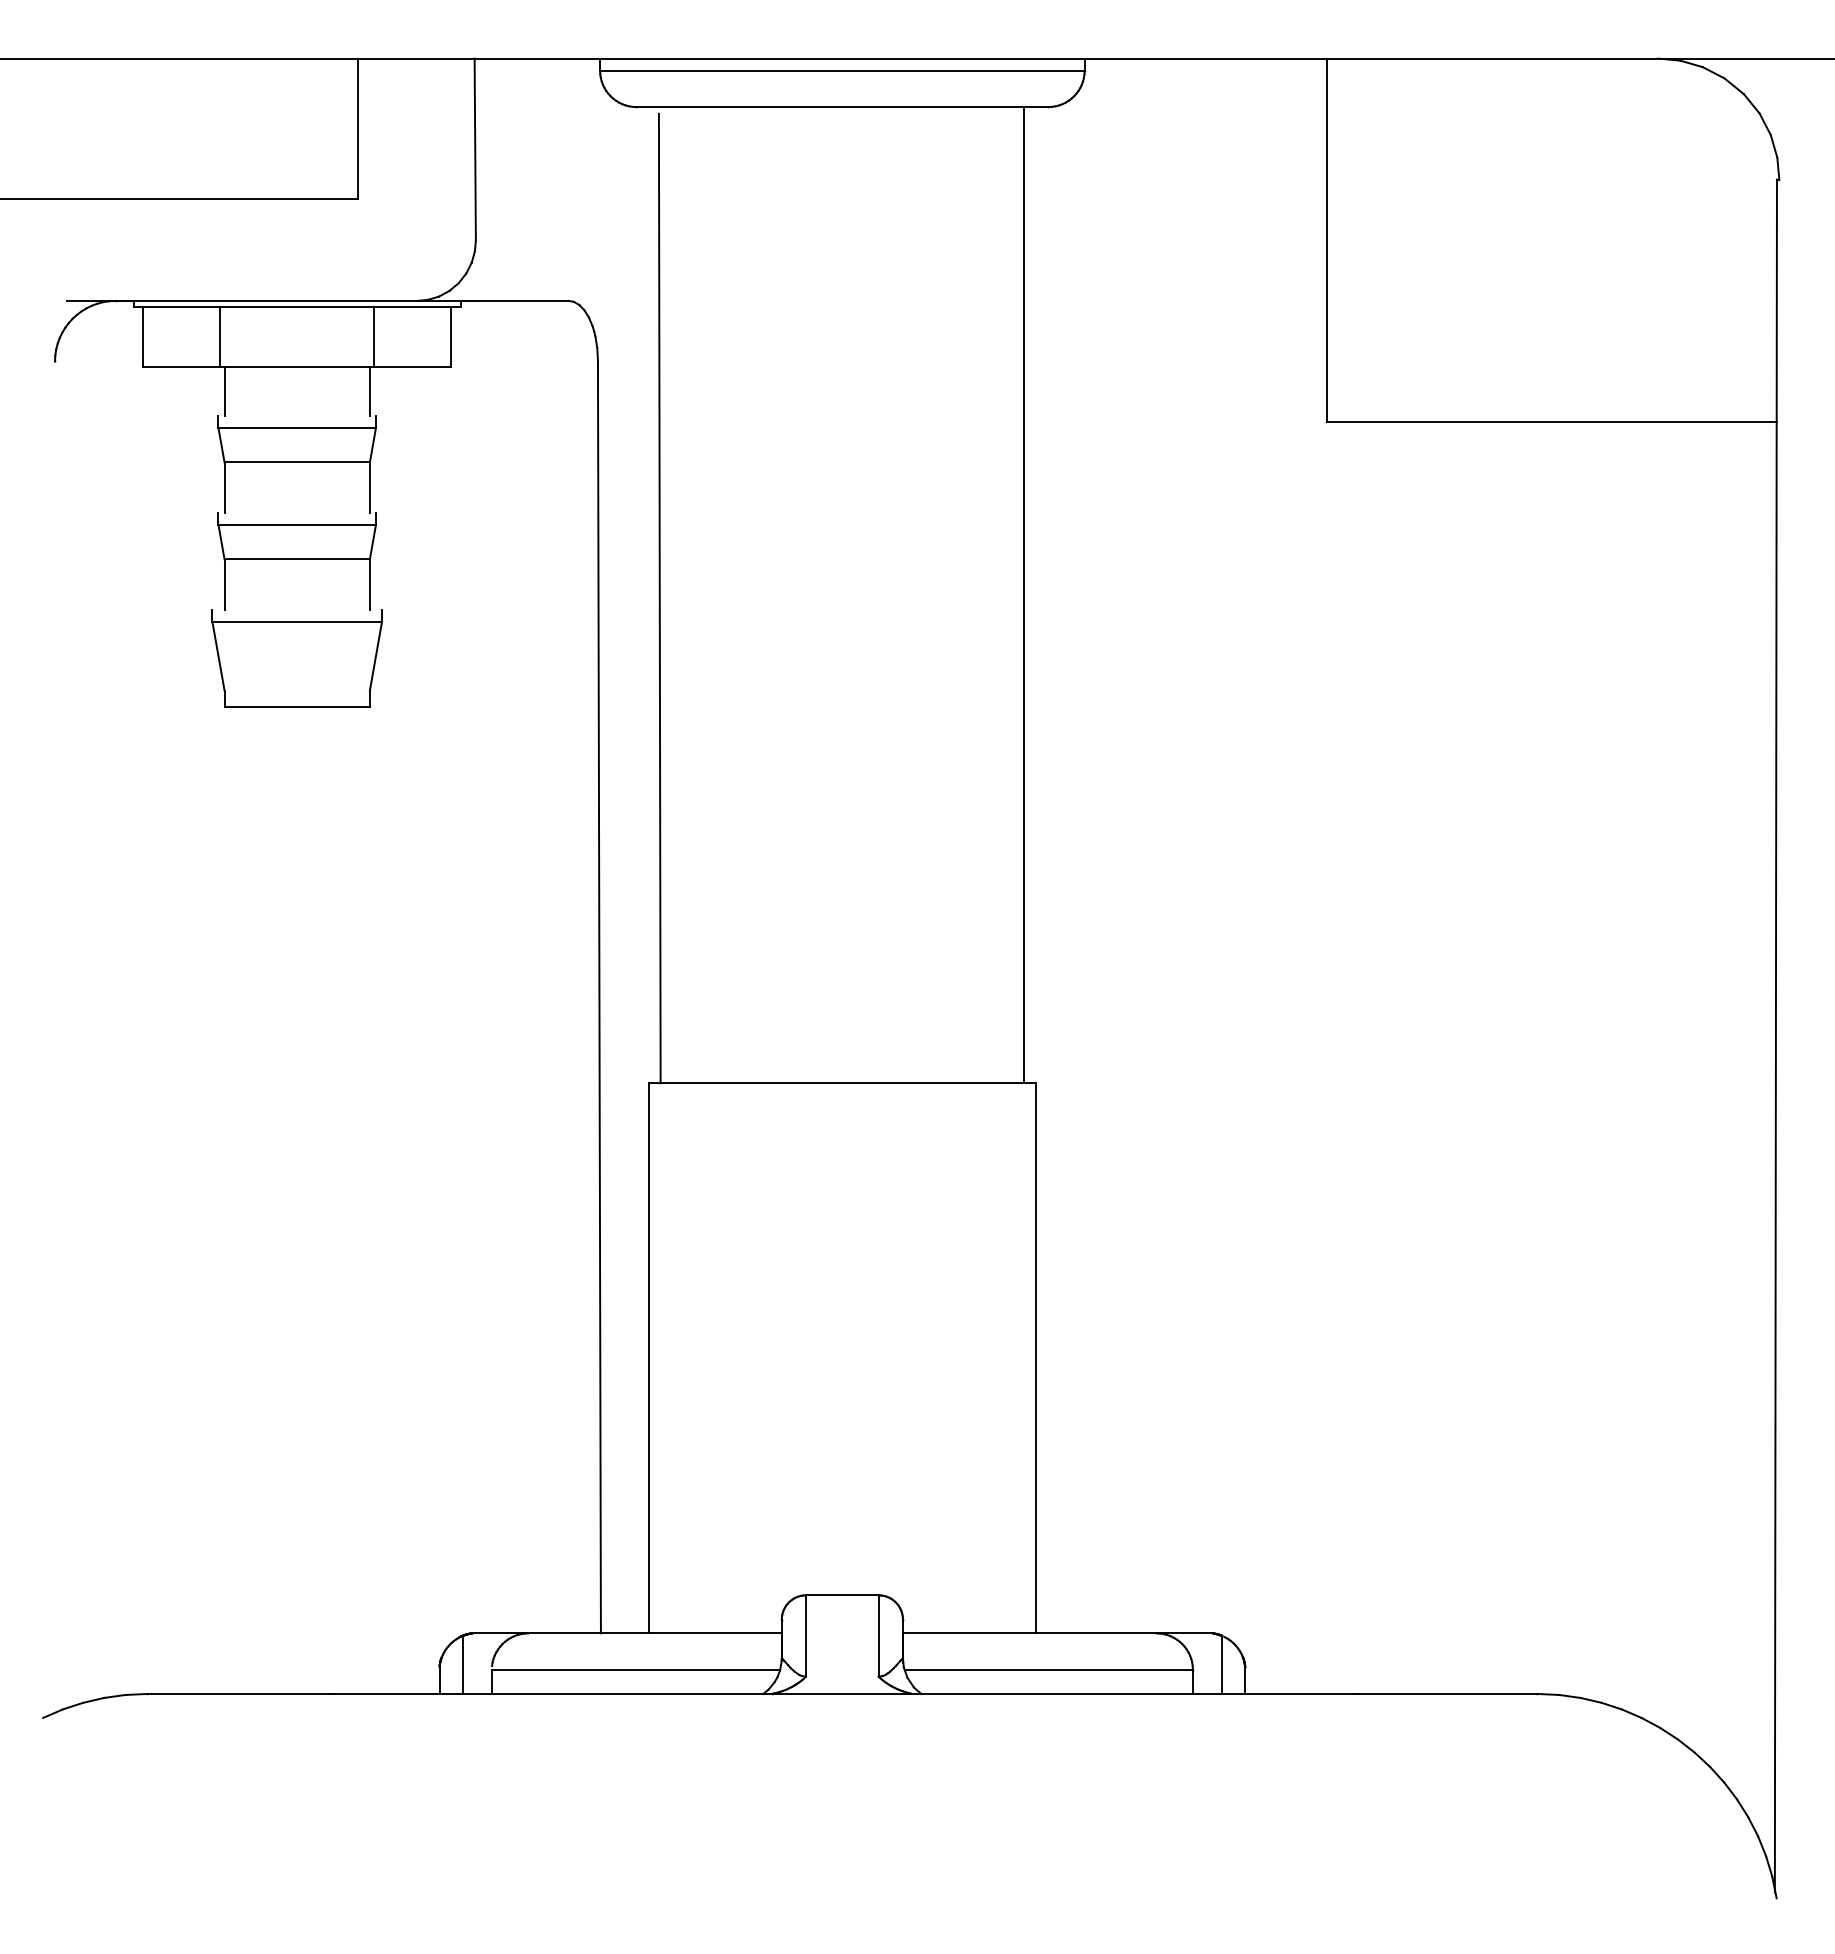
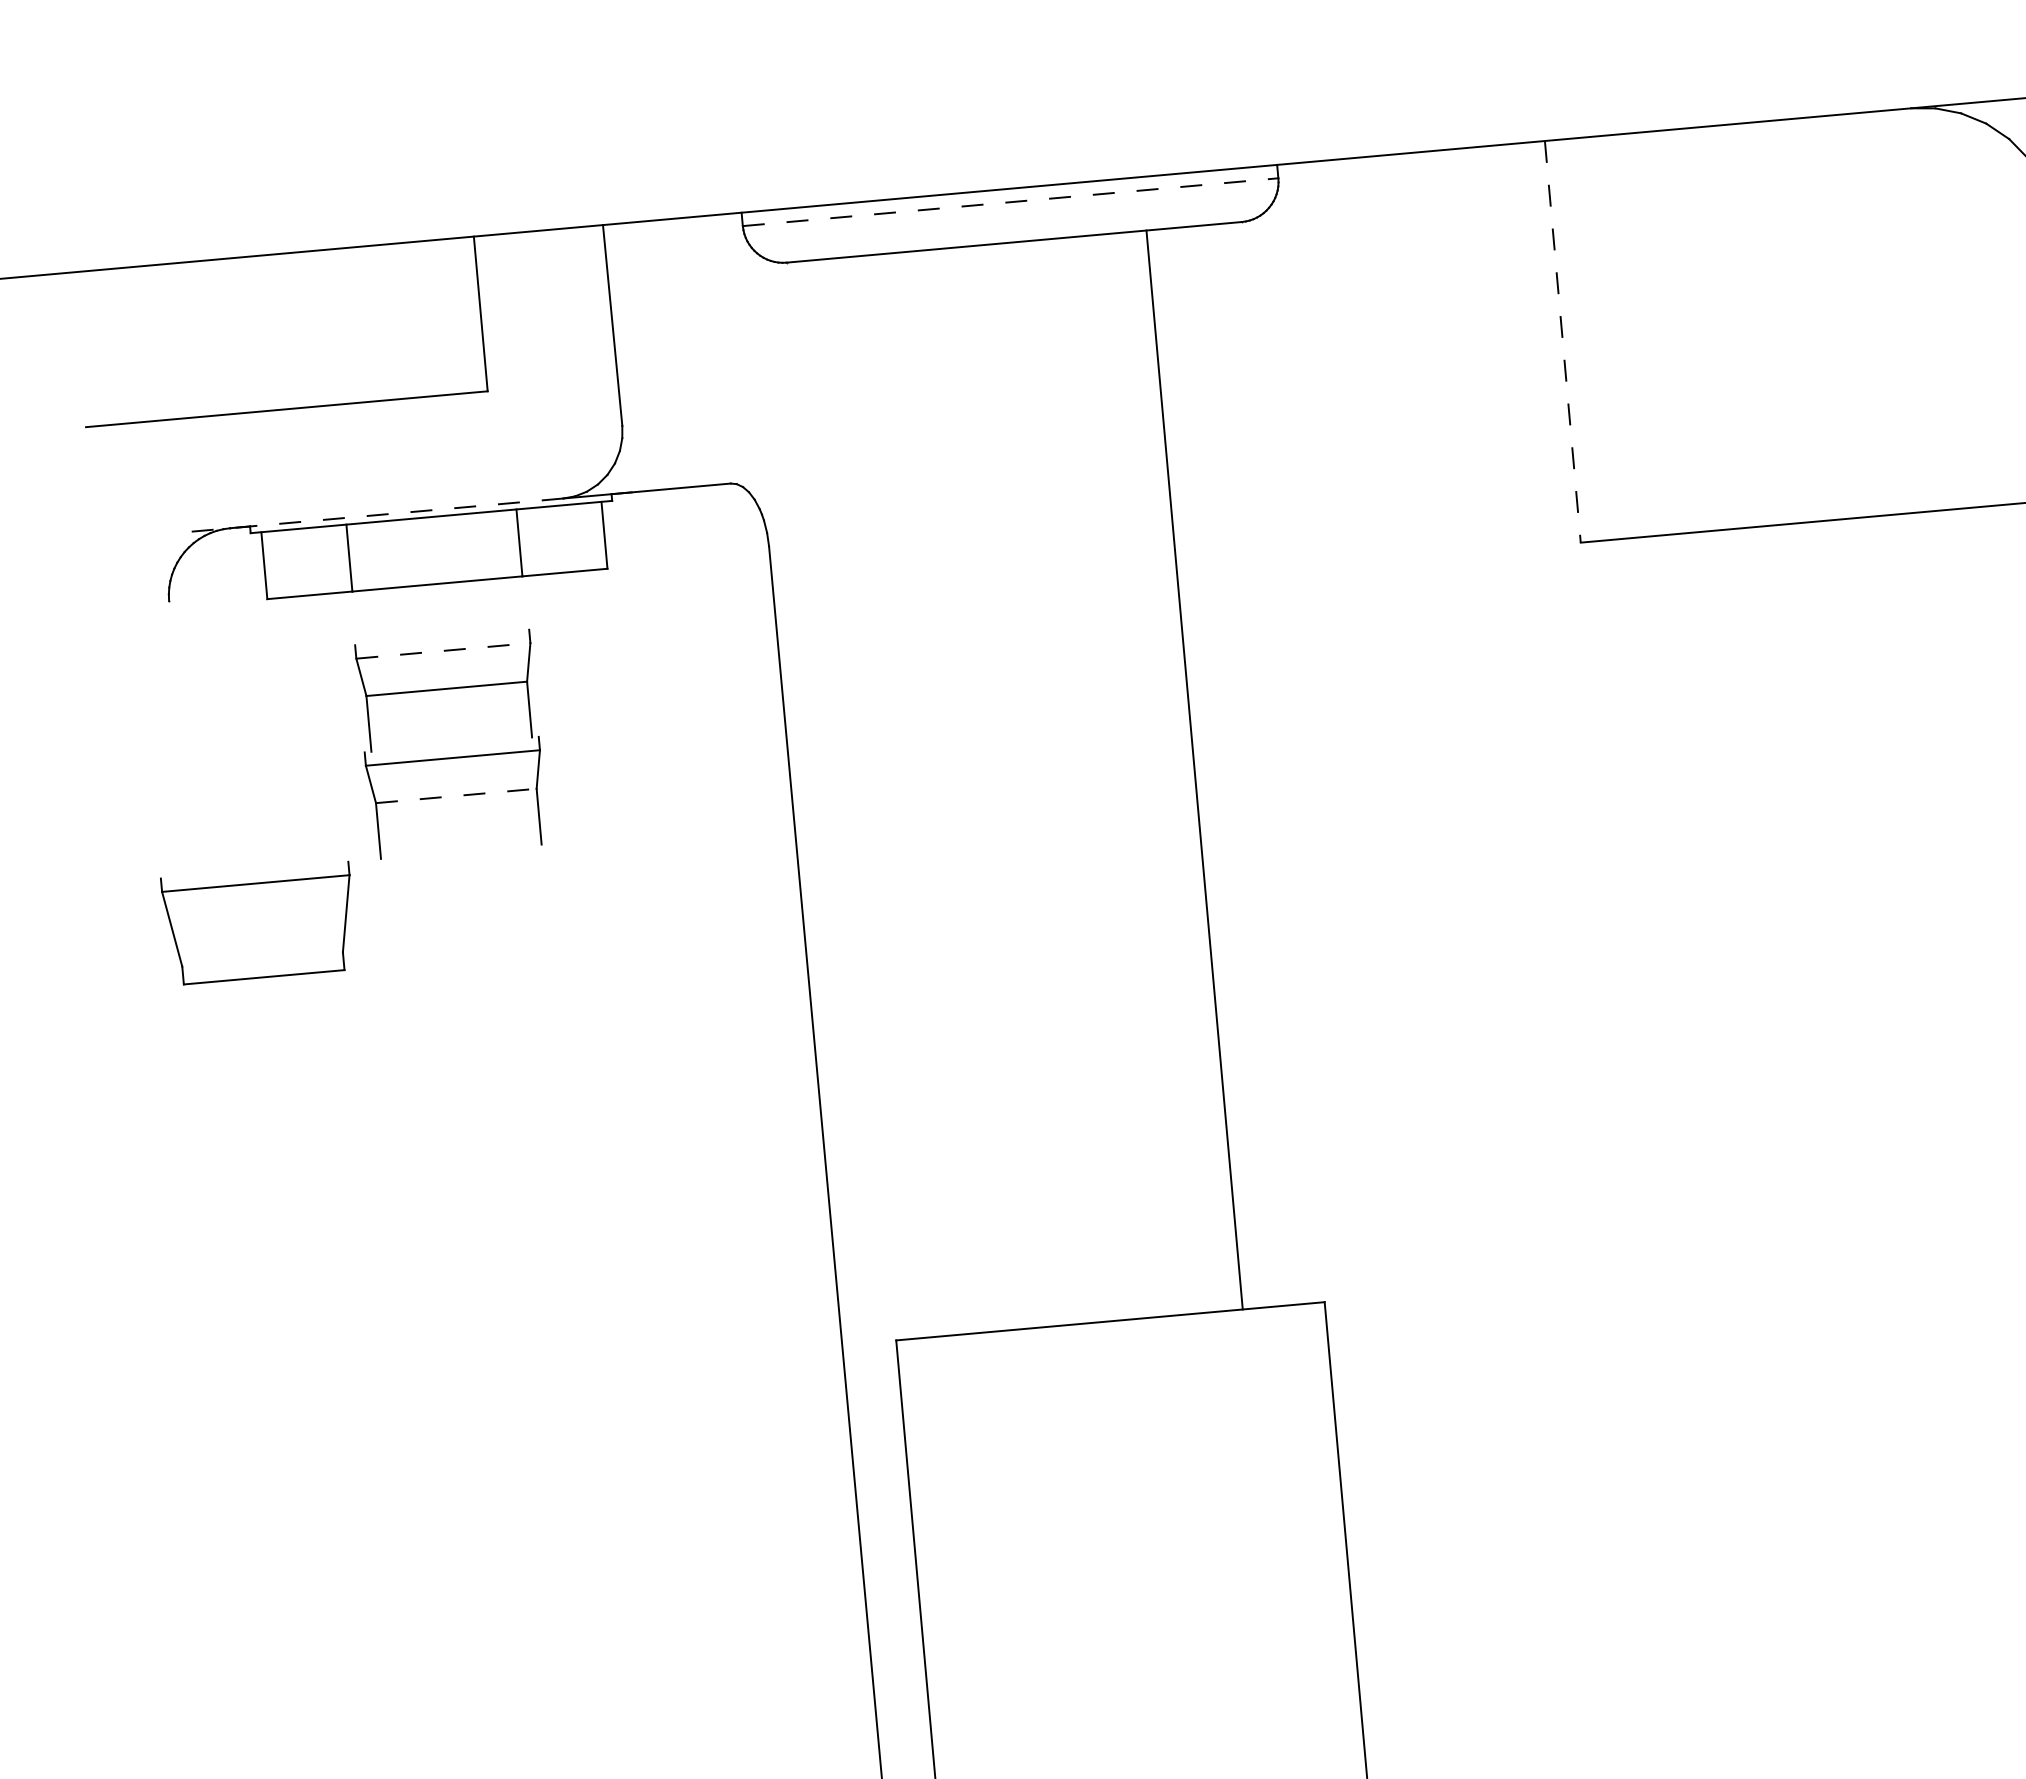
line: (842, 70) -> (1010, 201), solid -> dashed
line: (1326, 240) -> (1562, 342), solid -> dashed
line: (241, 300) -> (369, 515), solid -> dashed
line: (224, 391) -> (359, 617), removed
line: (369, 391) -> (519, 603), removed
line: (297, 428) -> (443, 651), solid -> dashed
line: (297, 559) -> (456, 796), solid -> dashed
line: (1024, 595) -> (1195, 770), moved
line: (659, 598) -> (860, 803), removed
part: (296, 658) -> (258, 924), moved

